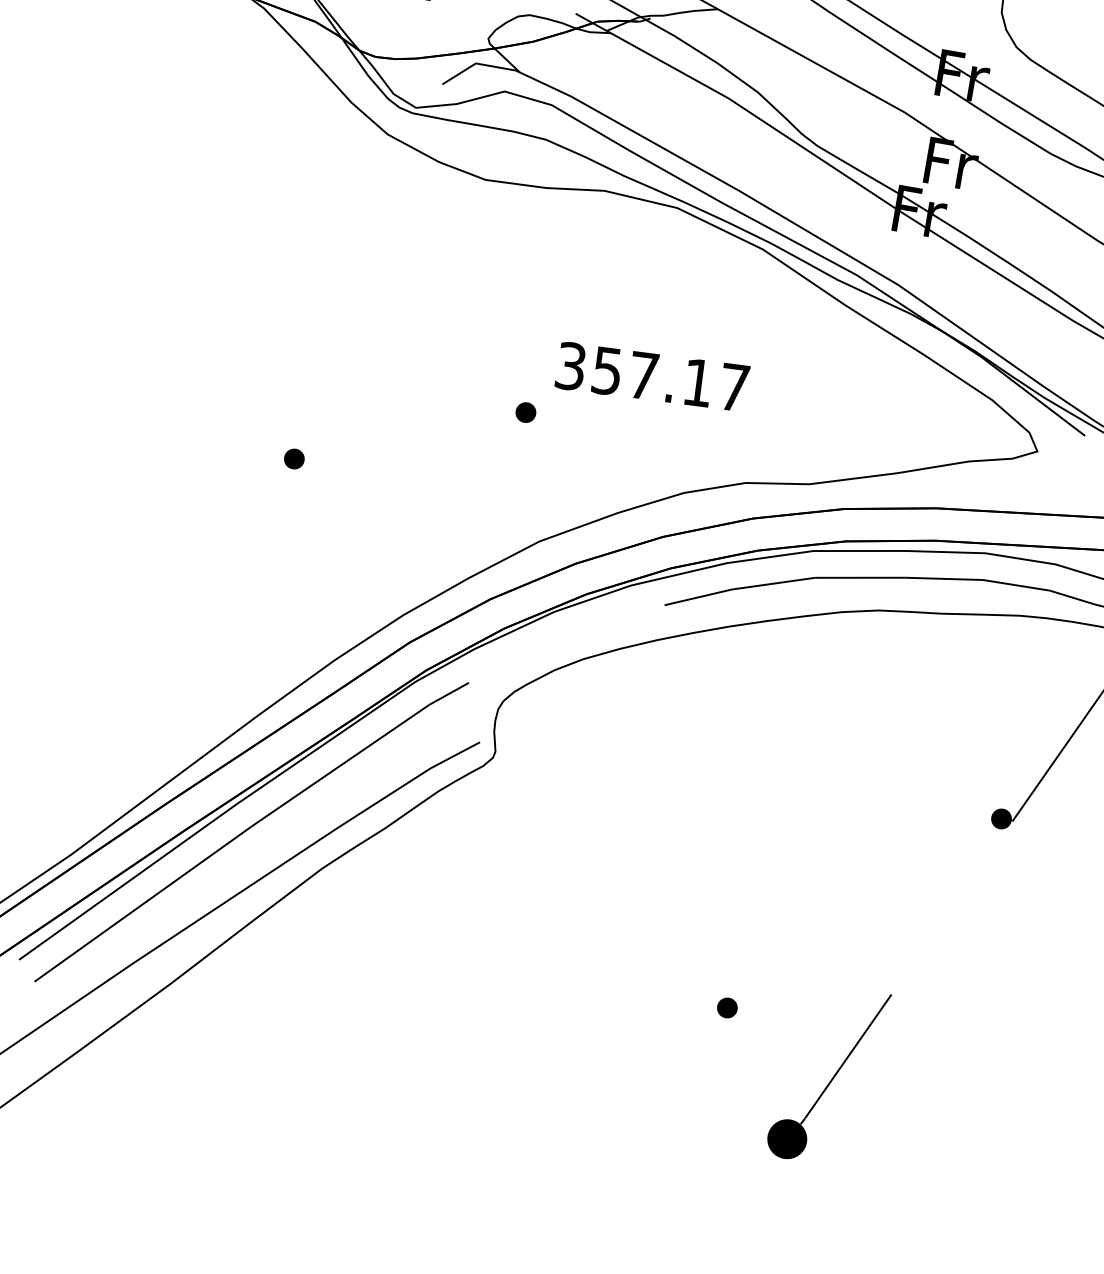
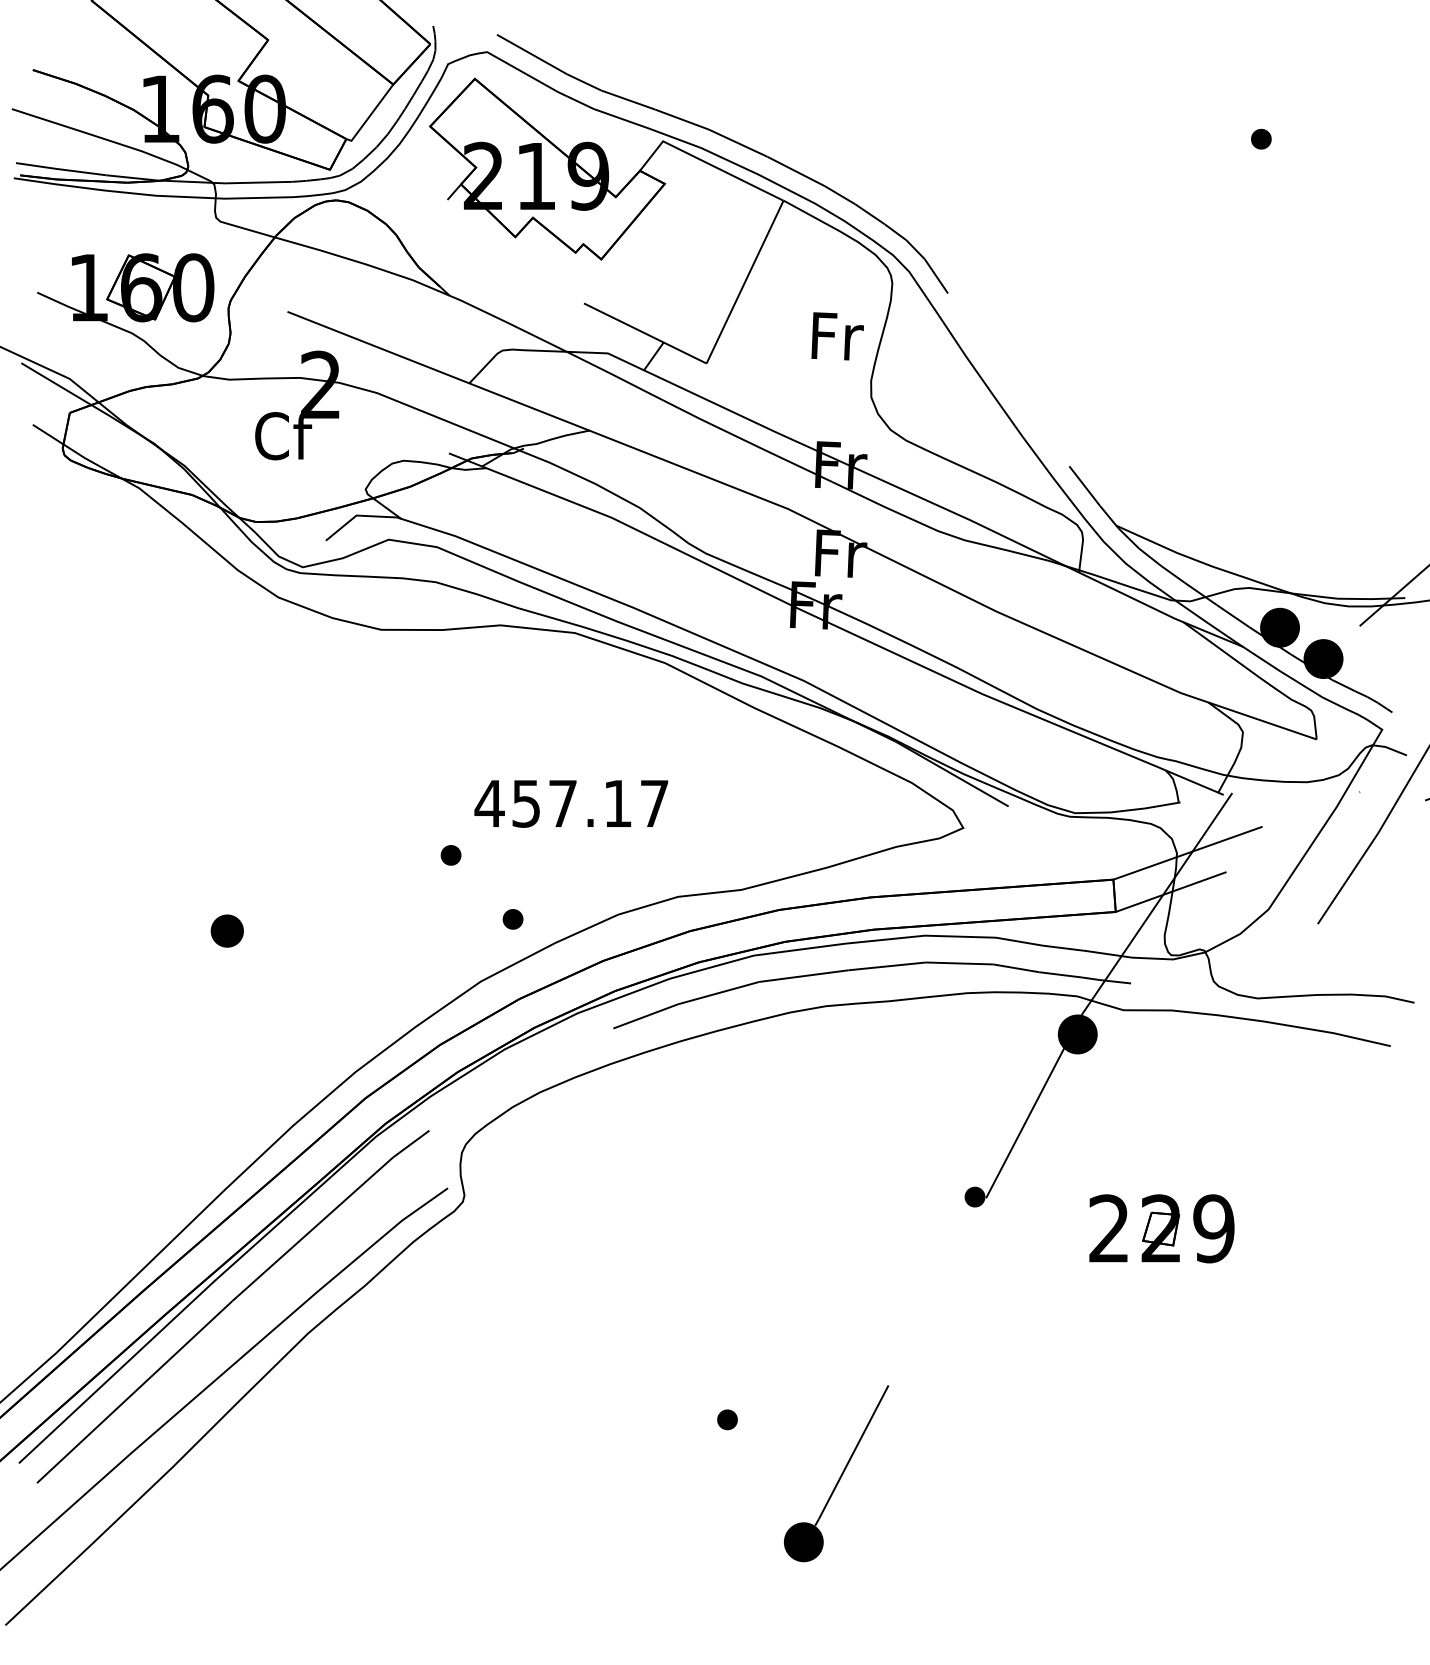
text: (570, 366) -> (489, 803), 357.17 -> 457.17
part: (294, 459) -> (227, 931), size x1.6
part: (578, 484) -> (512, 919), added

